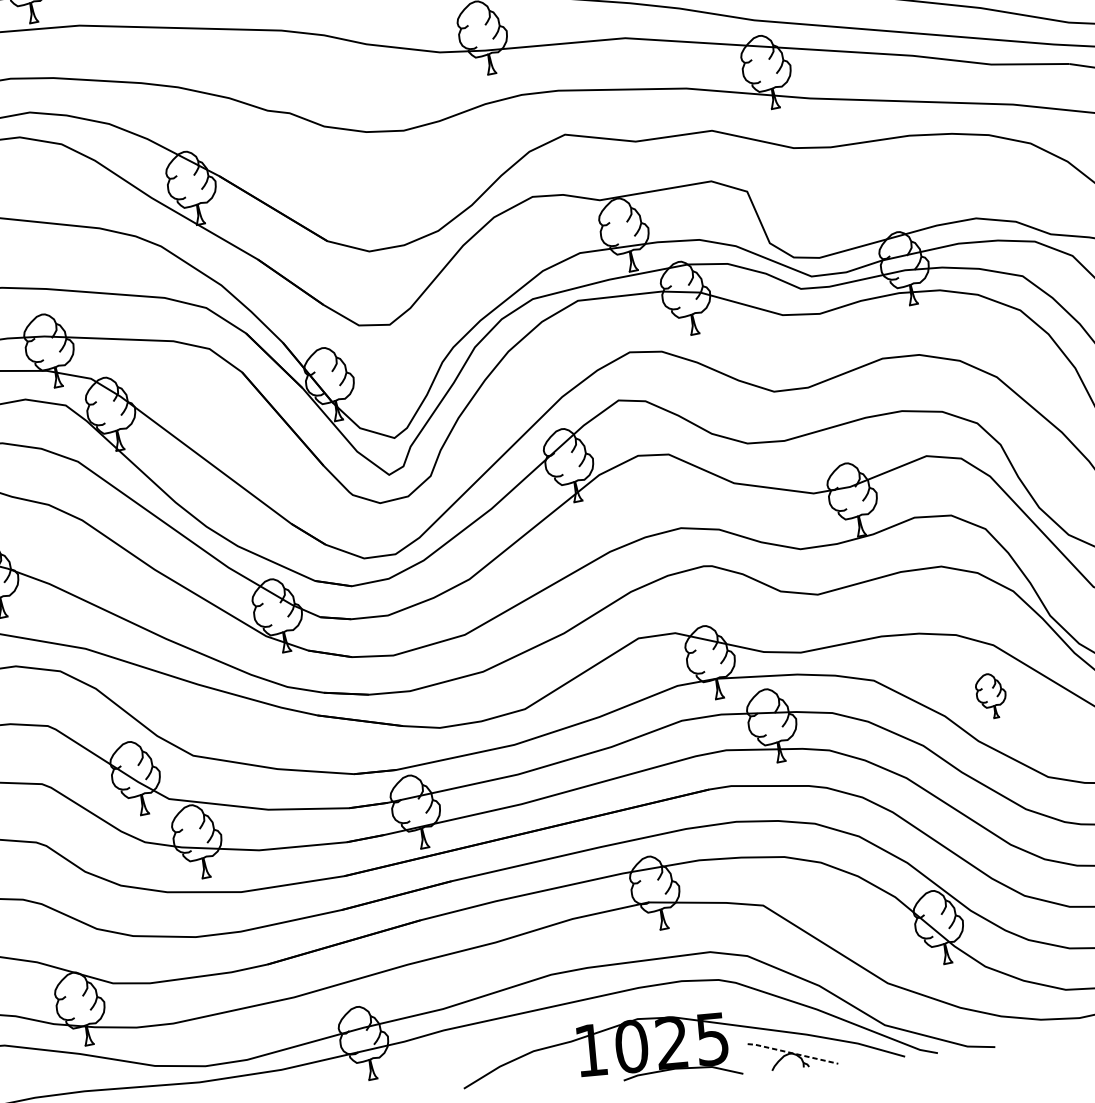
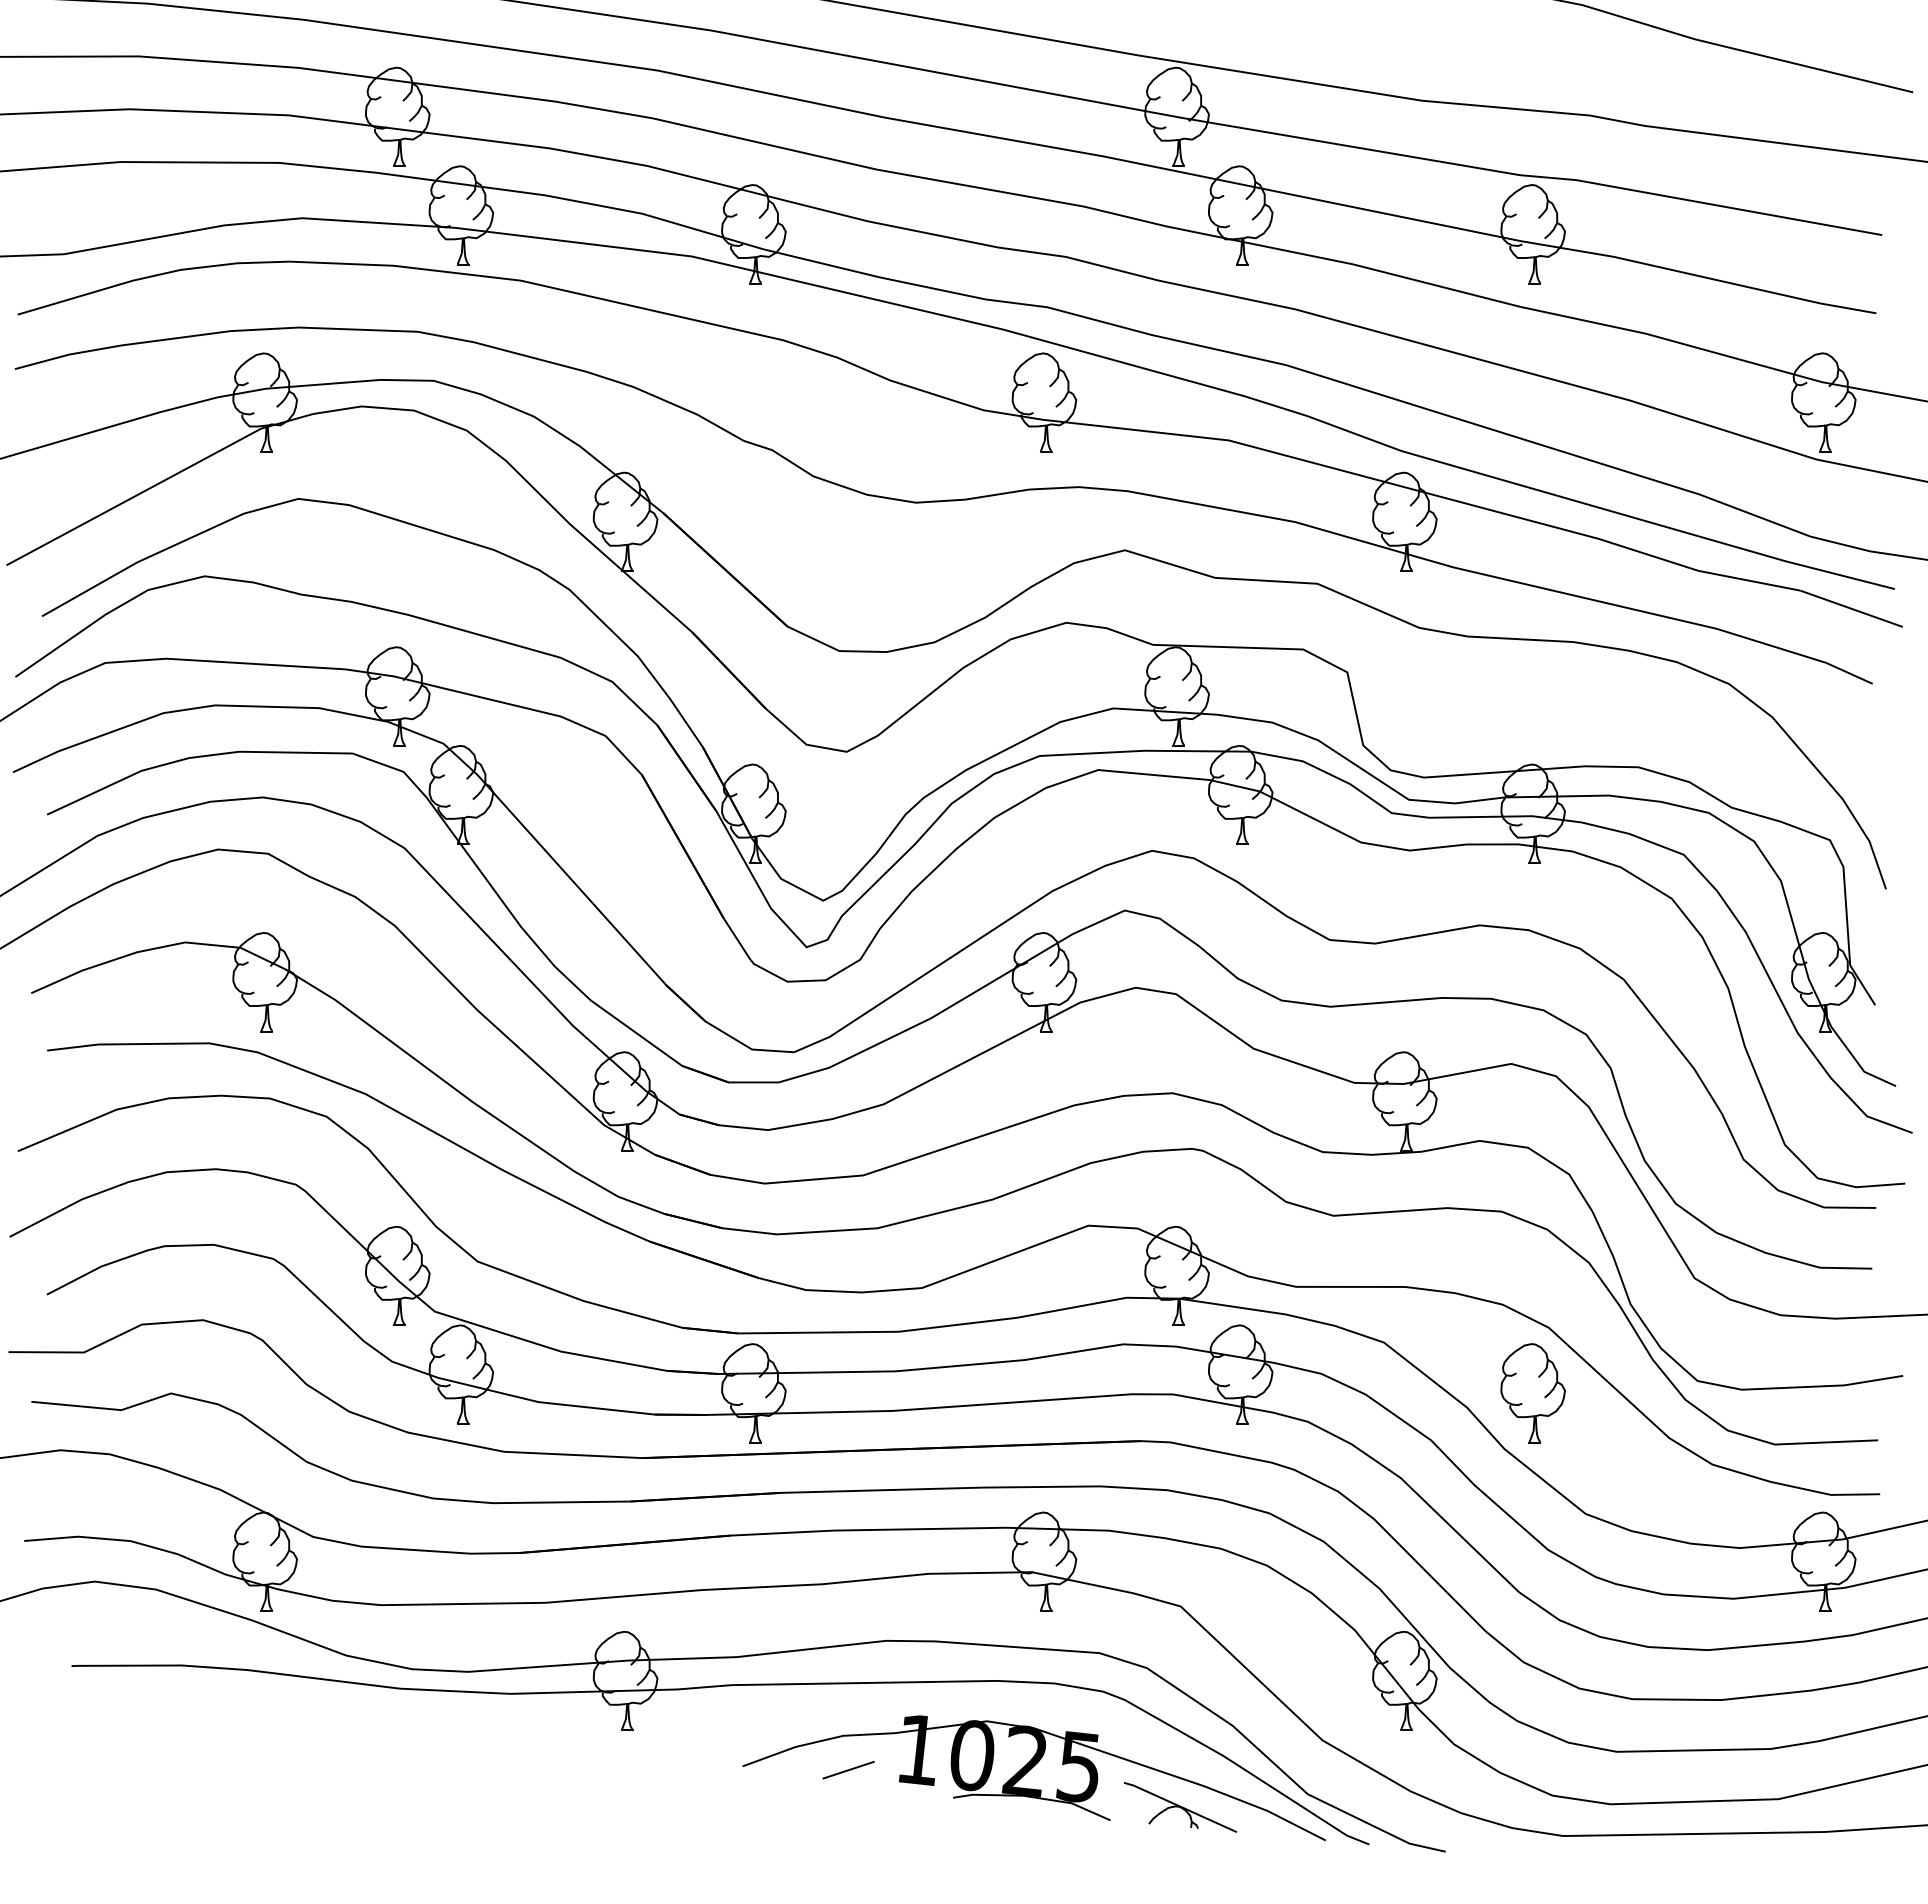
part: (991, 696) -> (1532, 1393), size x1.67
line: (792, 1053) -> (1179, 1806), dashed -> solid
line: (542, 1075) -> (848, 1769), added

